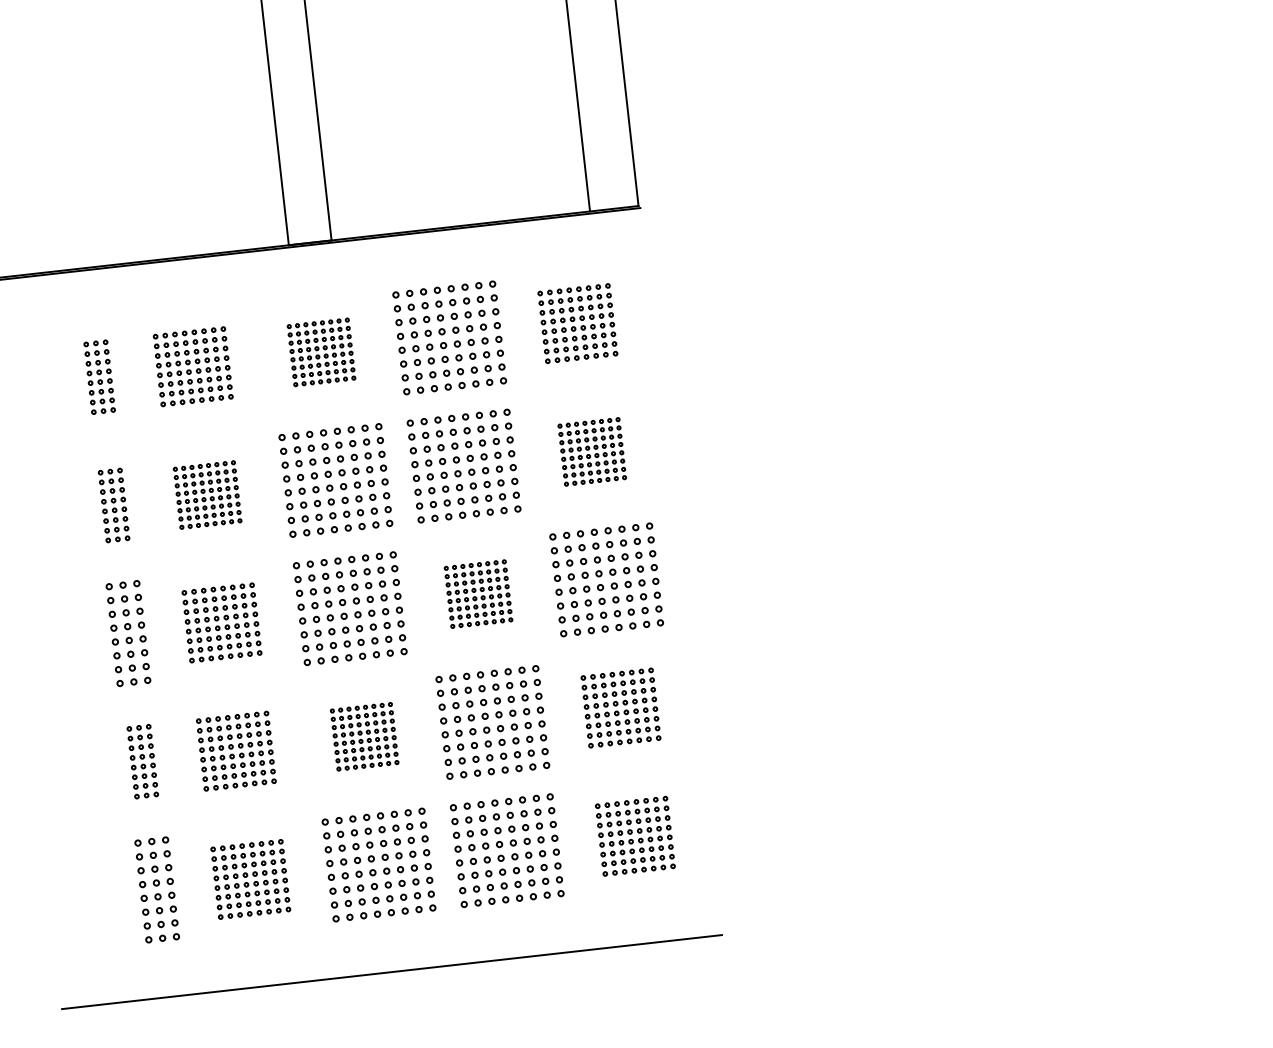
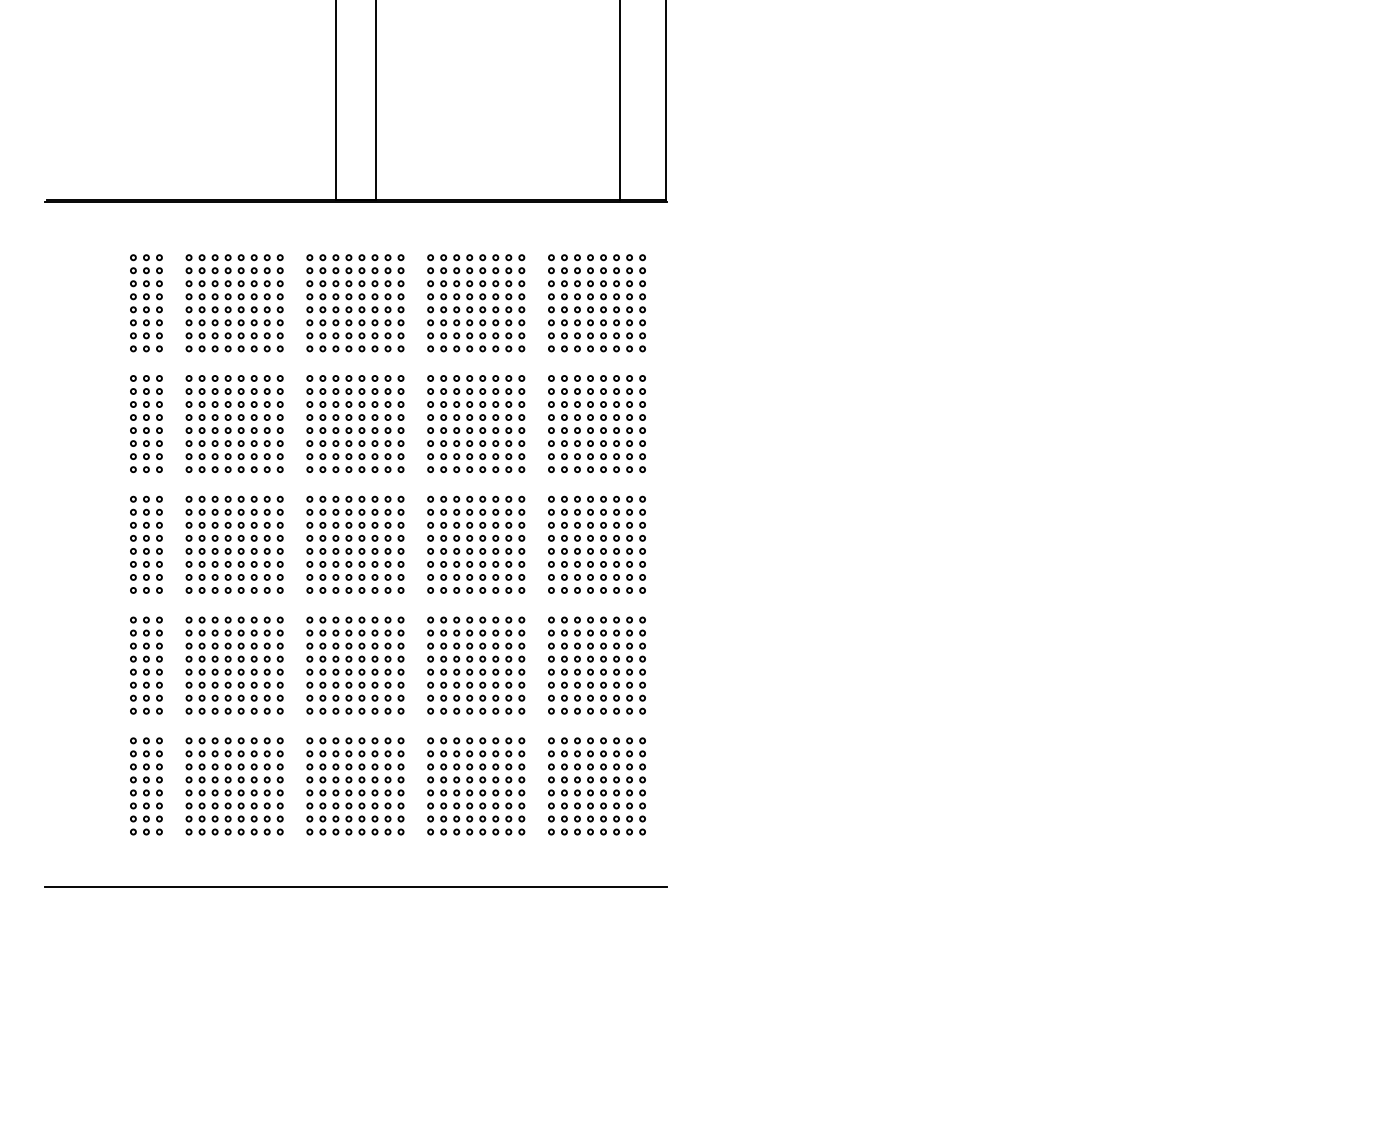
part: (577, 323) -> (596, 303), size x1.43
part: (321, 352) -> (355, 303), size x1.67
part: (193, 366) -> (234, 303), size x1.43
part: (99, 377) -> (146, 303), size x1.43
part: (591, 452) -> (596, 424), size x1.67
part: (207, 495) -> (234, 424), size x1.67
part: (114, 505) -> (146, 424), size x1.43
part: (478, 593) -> (476, 544), size x1.67
part: (221, 622) -> (234, 544), size x1.43
part: (620, 708) -> (596, 665), size x1.43
part: (364, 736) -> (355, 665), size x1.67
part: (236, 751) -> (234, 665), size x1.43
part: (142, 761) -> (146, 665), size x1.43
part: (634, 836) -> (596, 786), size x1.43
part: (250, 879) -> (234, 786), size x1.43

